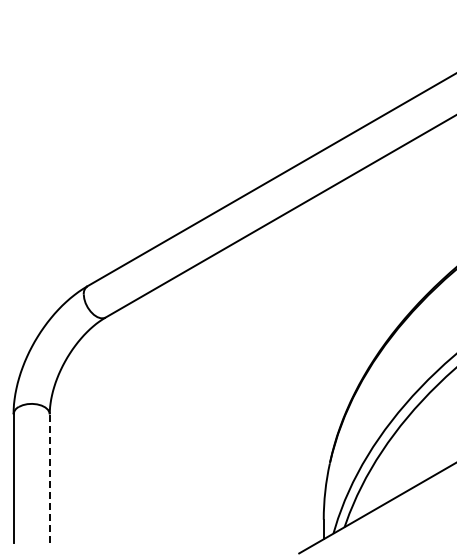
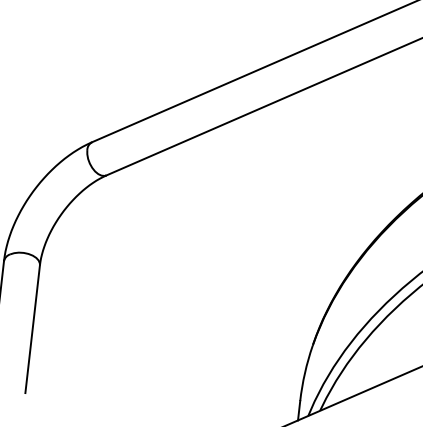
line: (49, 478) -> (32, 329), dashed -> solid

